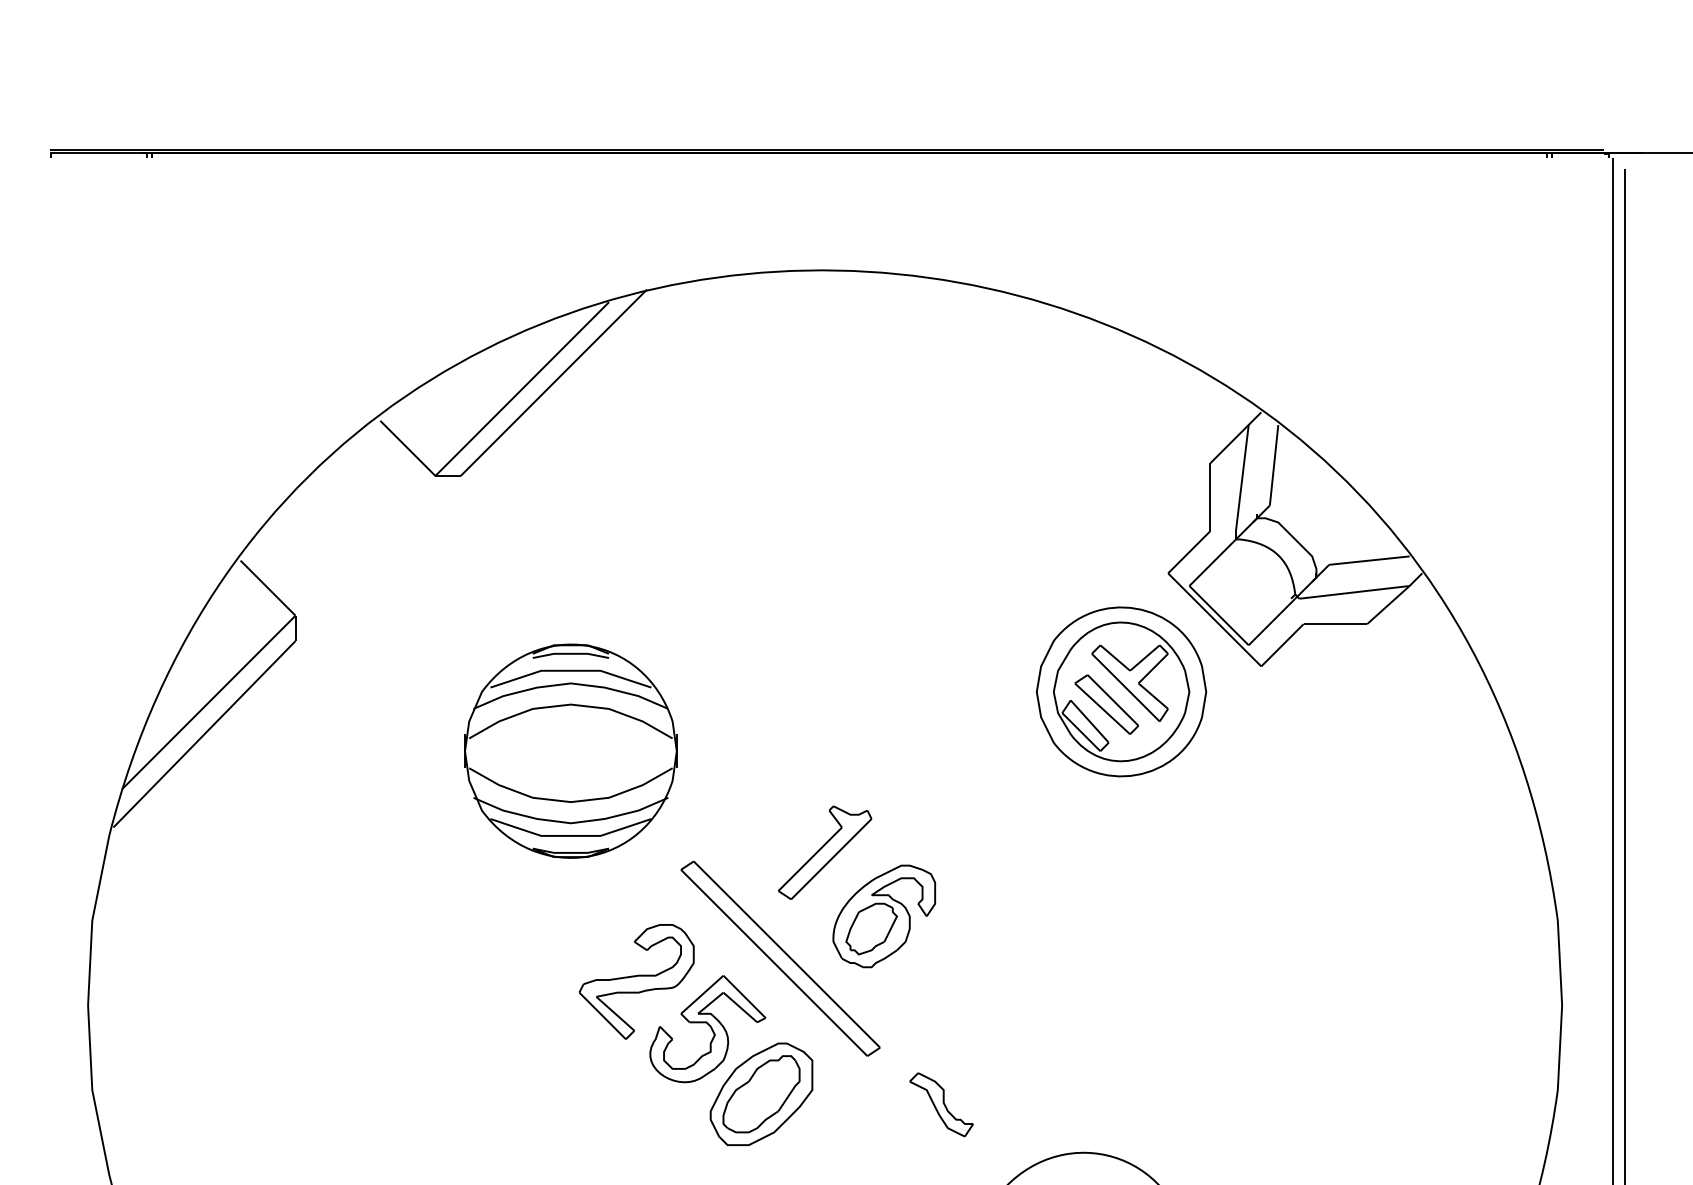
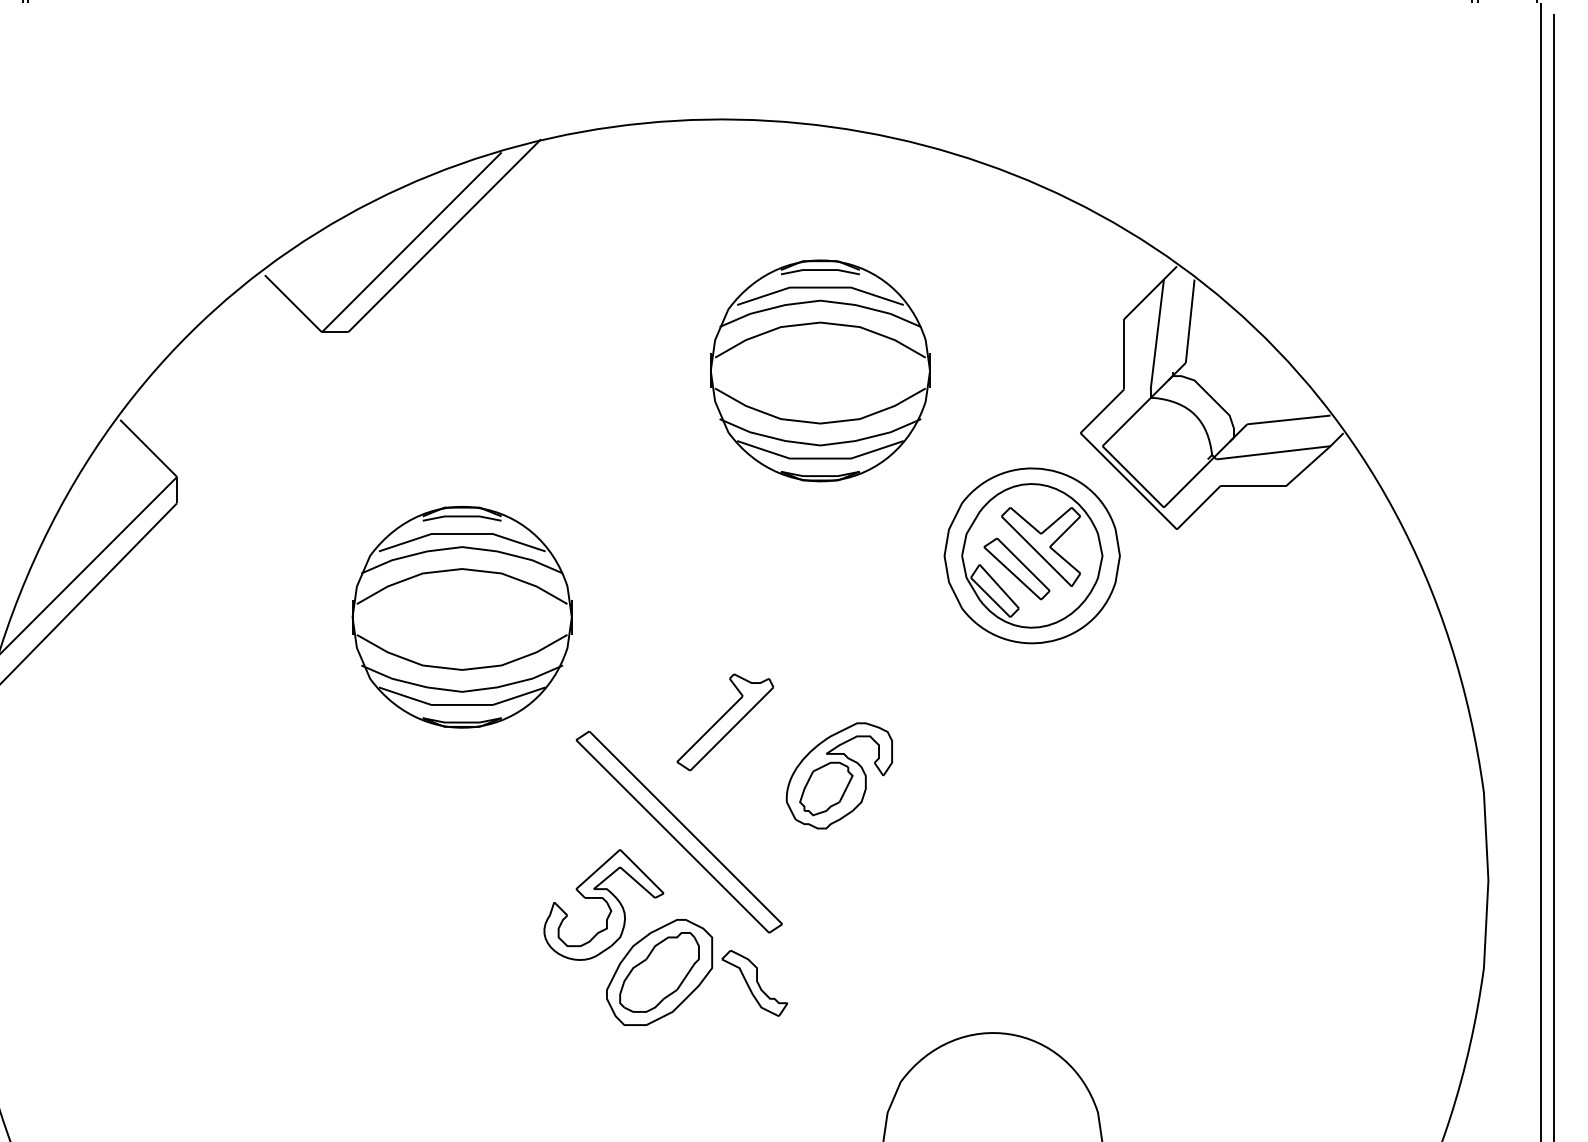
part: (916, 512) -> (819, 370), added
part: (884, 916) -> (839, 775), moved
part: (636, 981) -> (530, 855), removed
part: (941, 1104) -> (754, 983), moved

